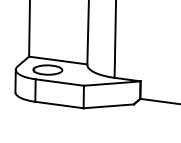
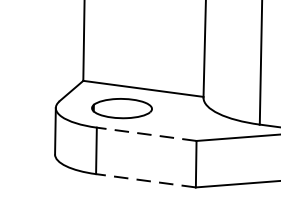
line: (59, 82) -> (146, 134), solid -> dashed
line: (58, 104) -> (143, 179), solid -> dashed

